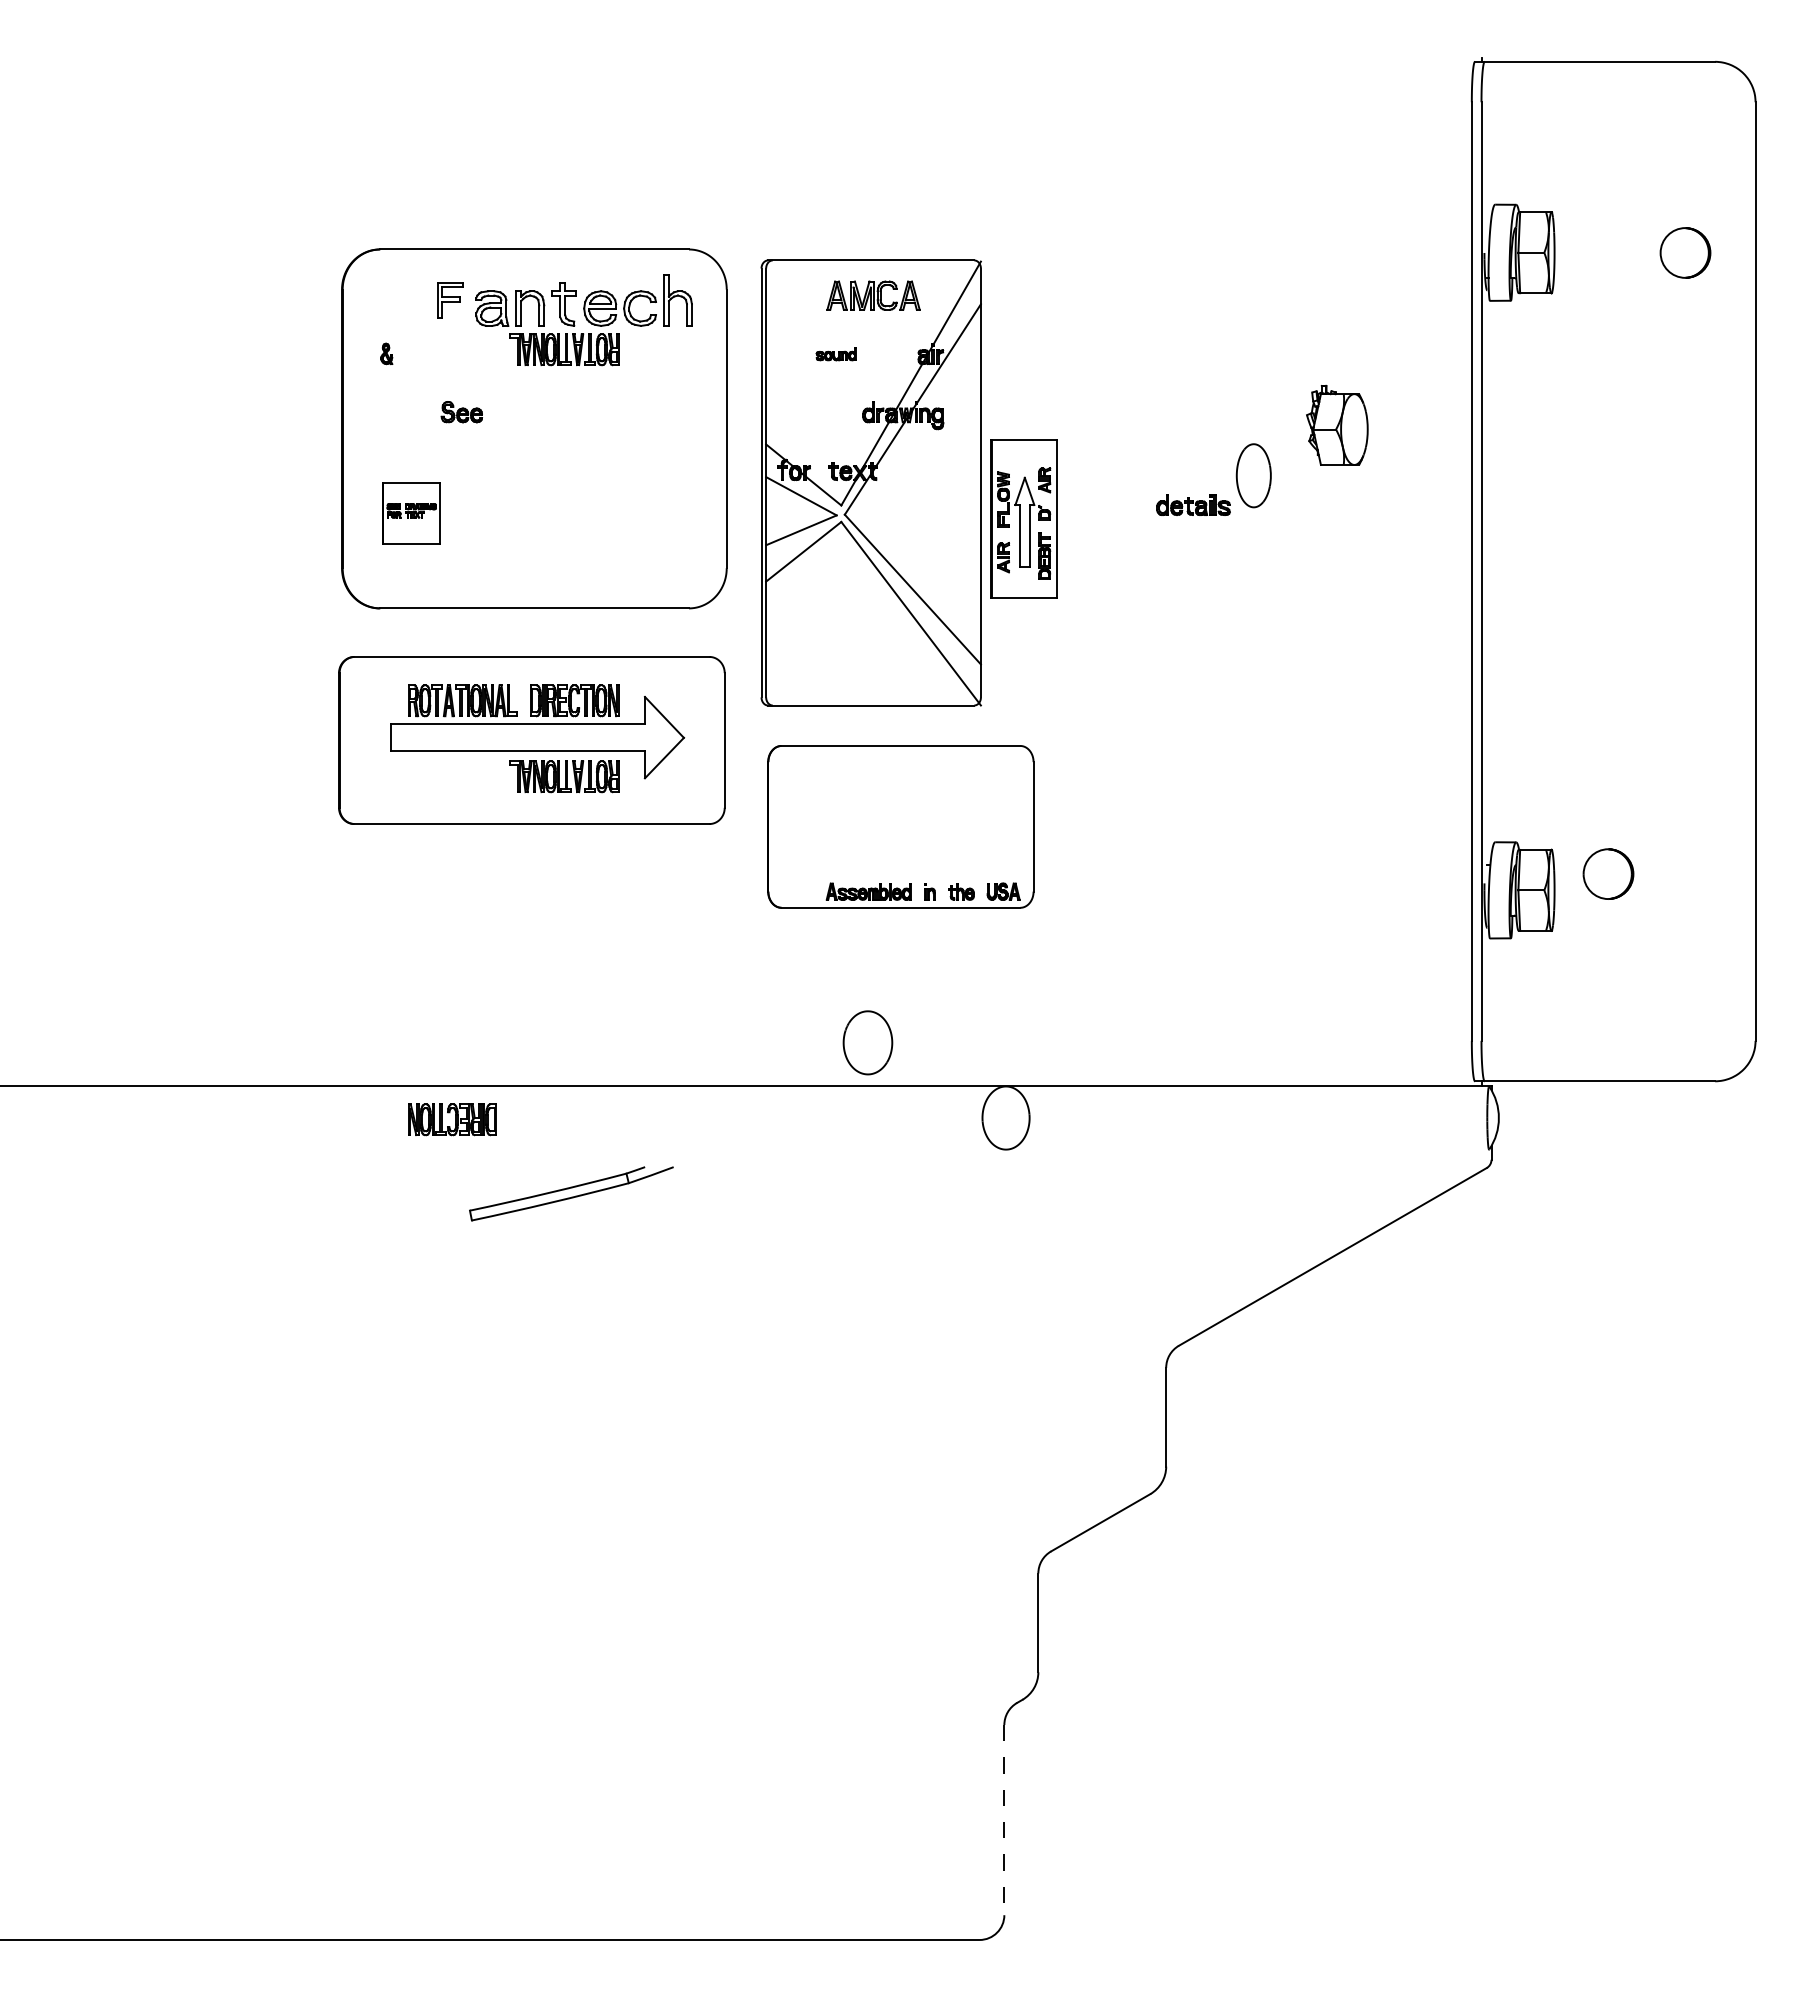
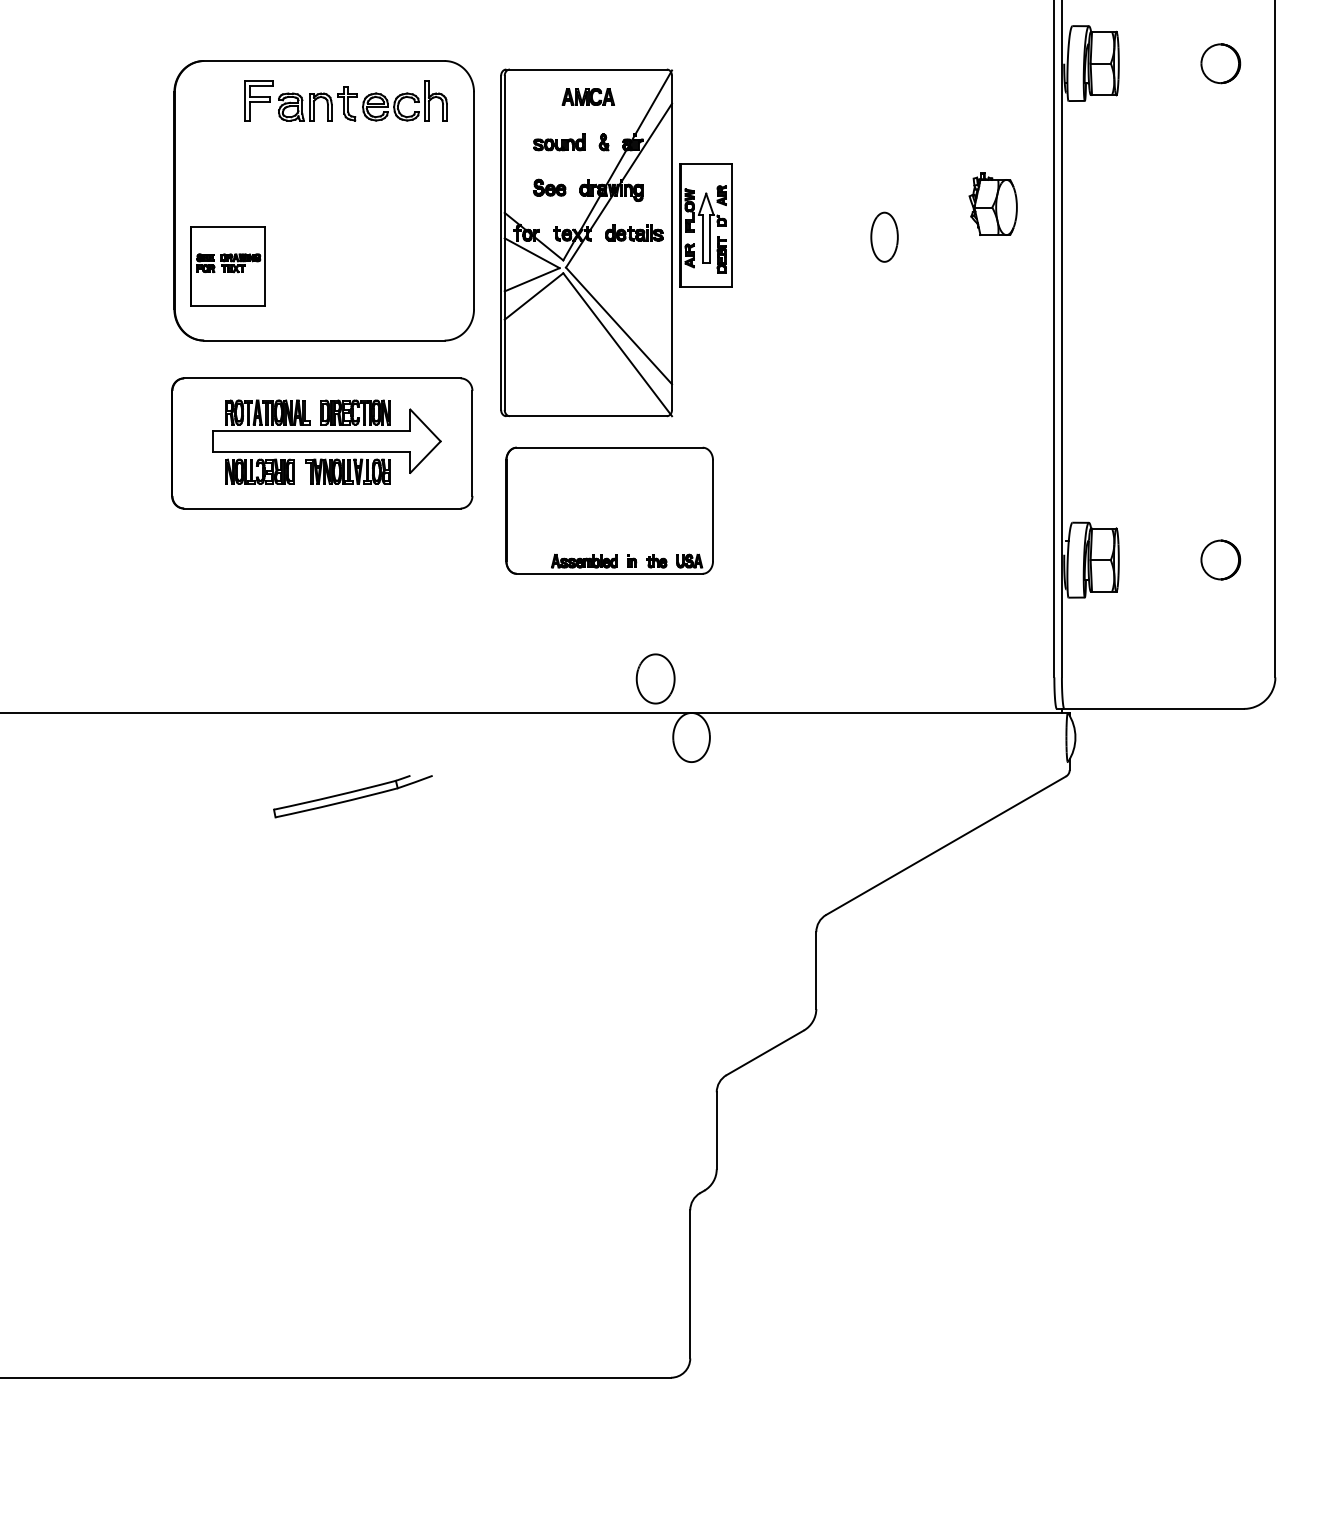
part: (873, 295) -> (588, 96), size x0.71
part: (450, 300) -> (258, 100), size x1.43
part: (564, 349) -> (347, 138), removed
part: (386, 353) -> (603, 142), moved
part: (835, 354) -> (558, 142), size x1.67
part: (461, 412) -> (549, 187), moved
part: (1337, 424) -> (993, 203), moved
part: (1193, 504) -> (634, 232), moved
part: (411, 513) -> (228, 266), size x1.67
part: (1023, 518) -> (705, 225), moved
part: (1608, 873) -> (1220, 559), moved
part: (867, 1042) -> (655, 678), moved
part: (452, 1119) -> (260, 471), moved
line: (1004, 1820) -> (690, 1284), dashed -> solid

